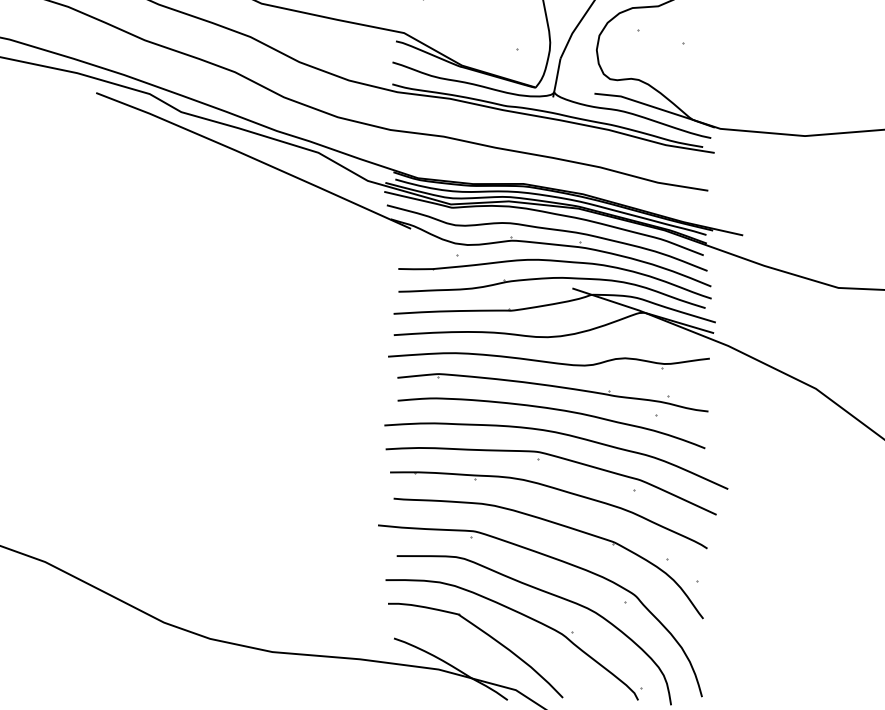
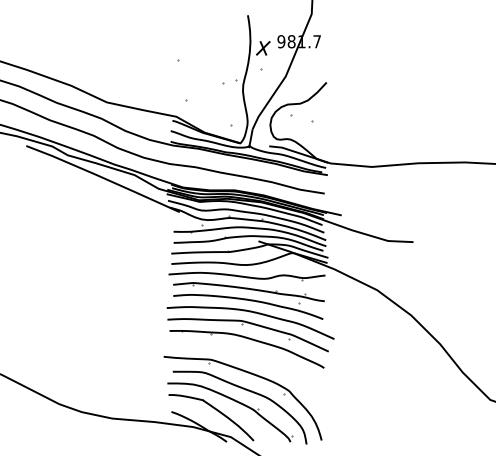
part: (558, 526) -> (251, 357), removed

